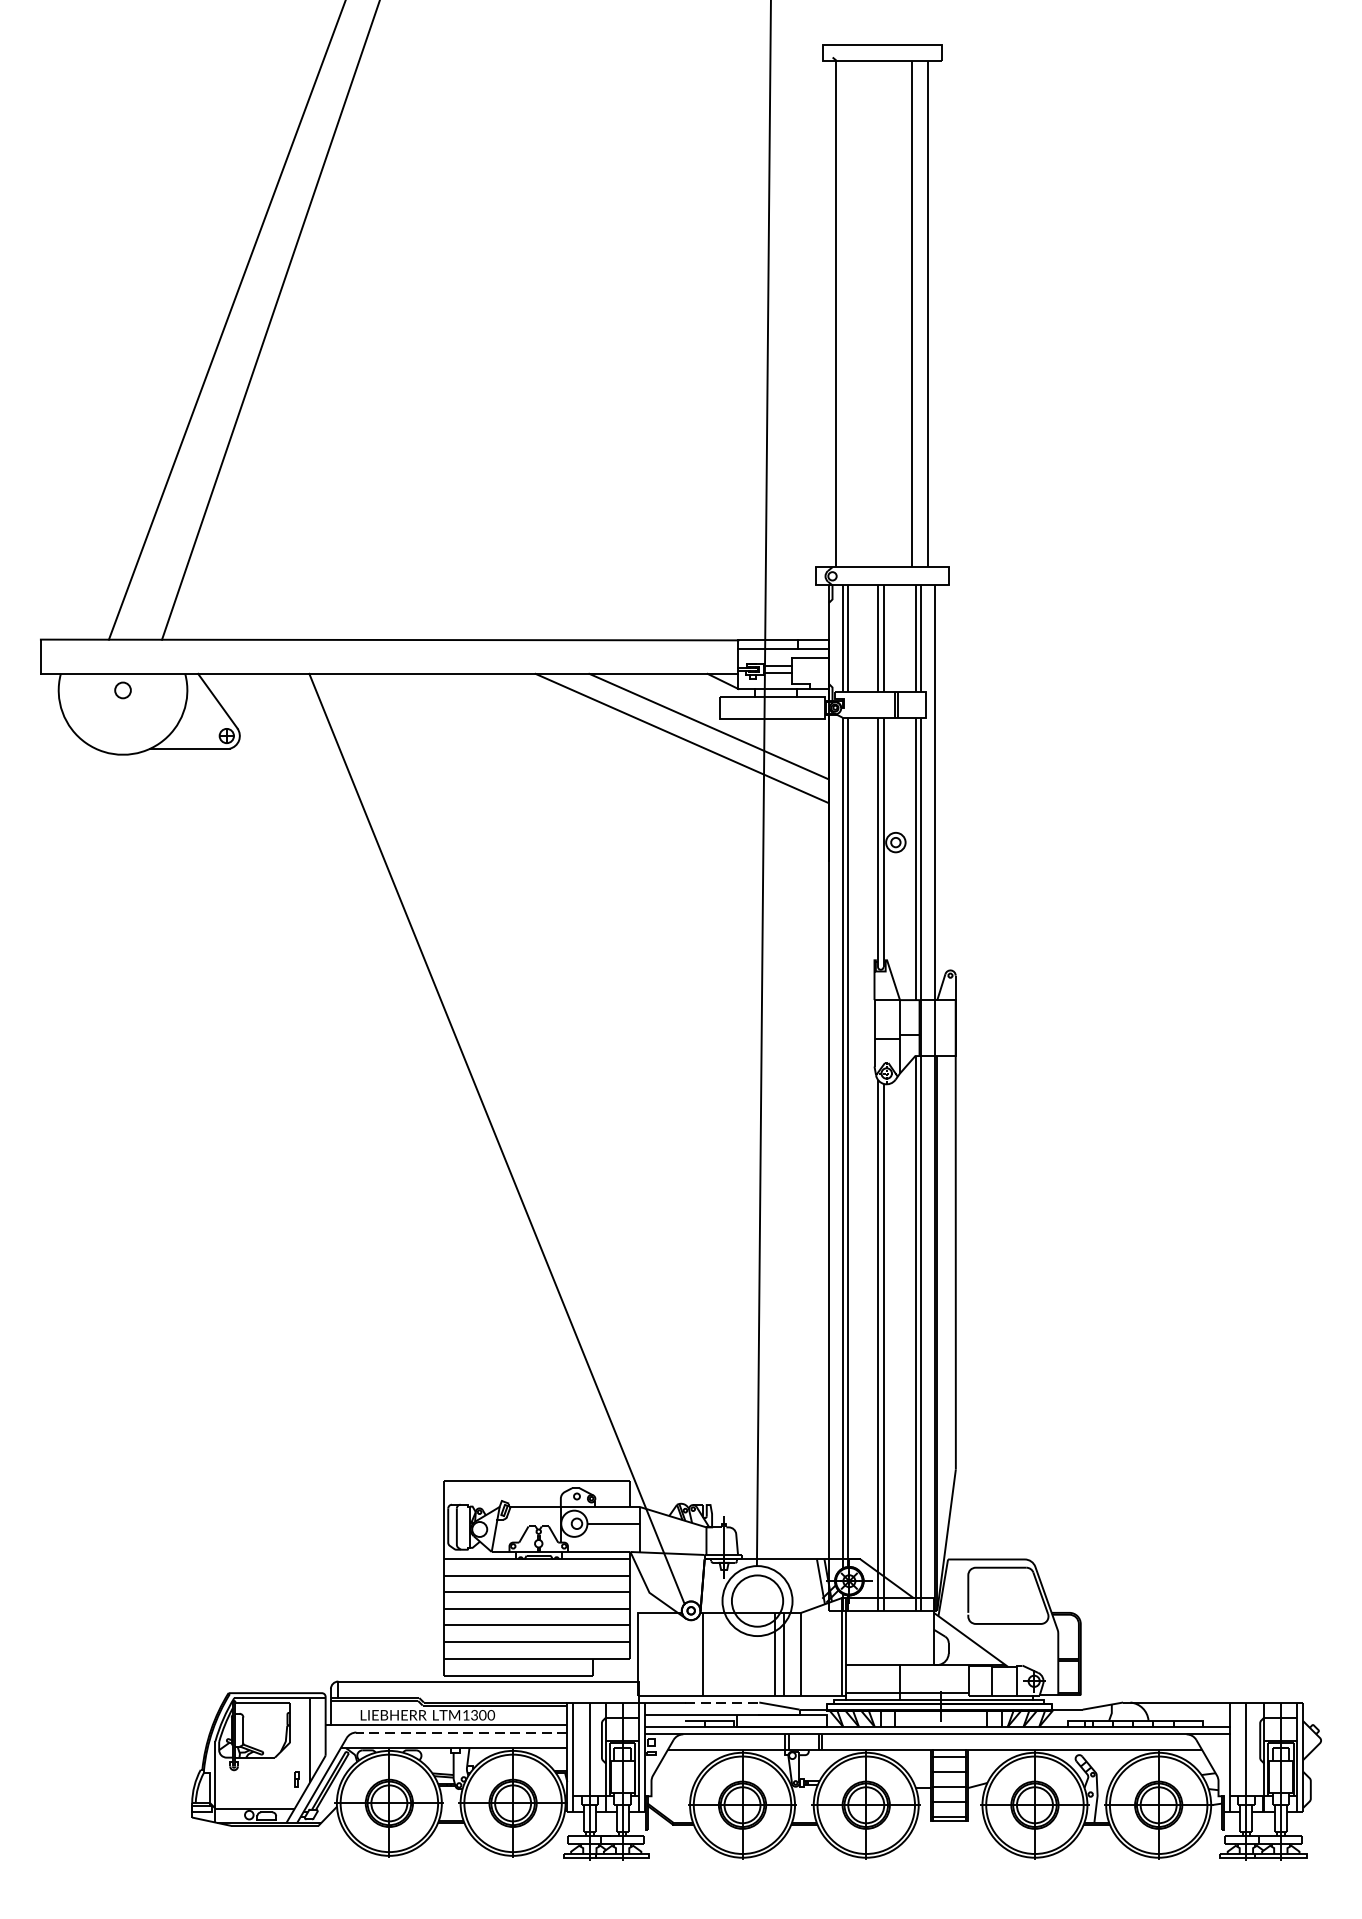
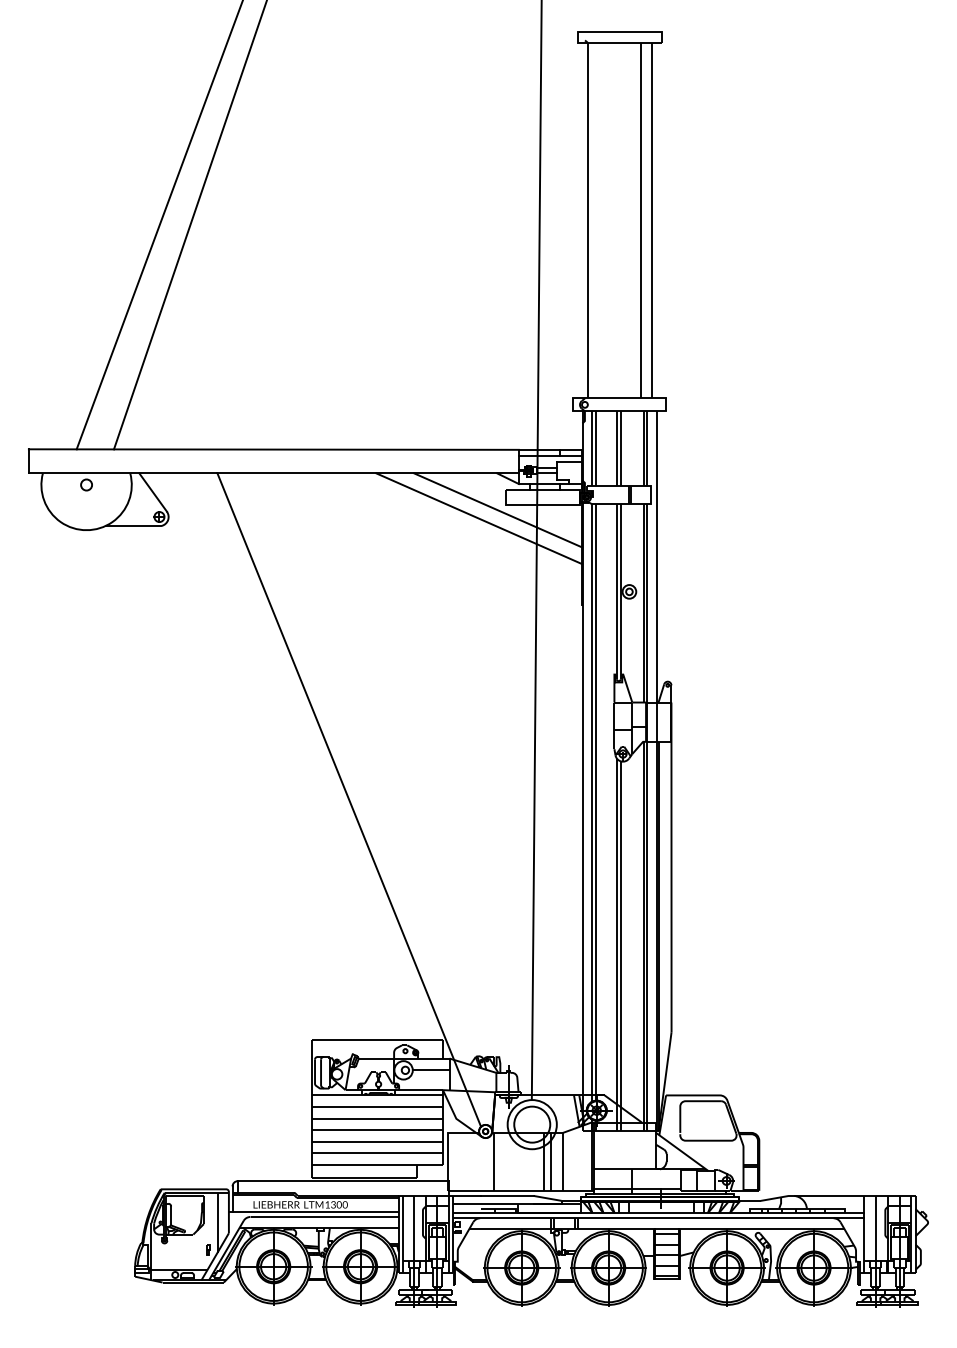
line: (722, 1701) -> (507, 1195), dashed -> solid
line: (461, 1731) -> (324, 1216), dashed -> solid

